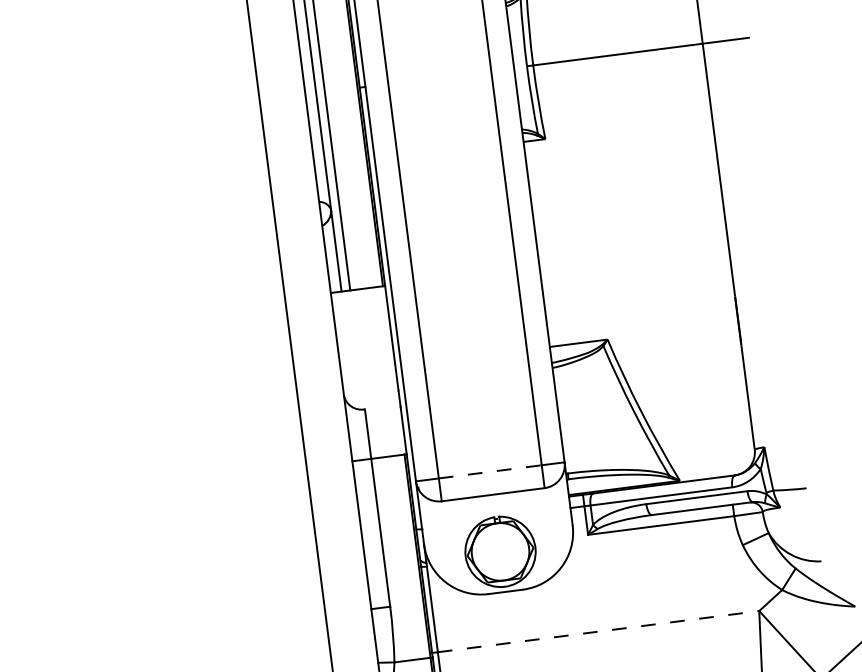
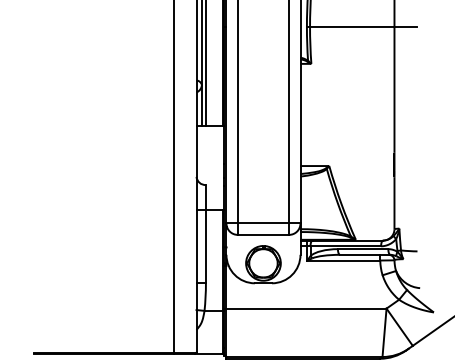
line: (490, 471) -> (263, 223), dashed -> solid
line: (600, 631) -> (307, 308), dashed -> solid

